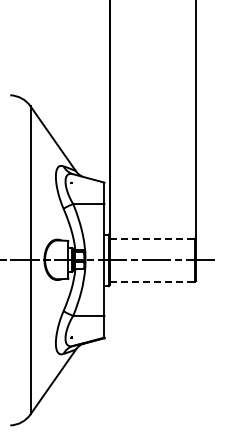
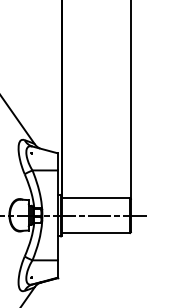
line: (152, 238) -> (96, 198), dashed -> solid
line: (152, 281) -> (96, 232), dashed -> solid

